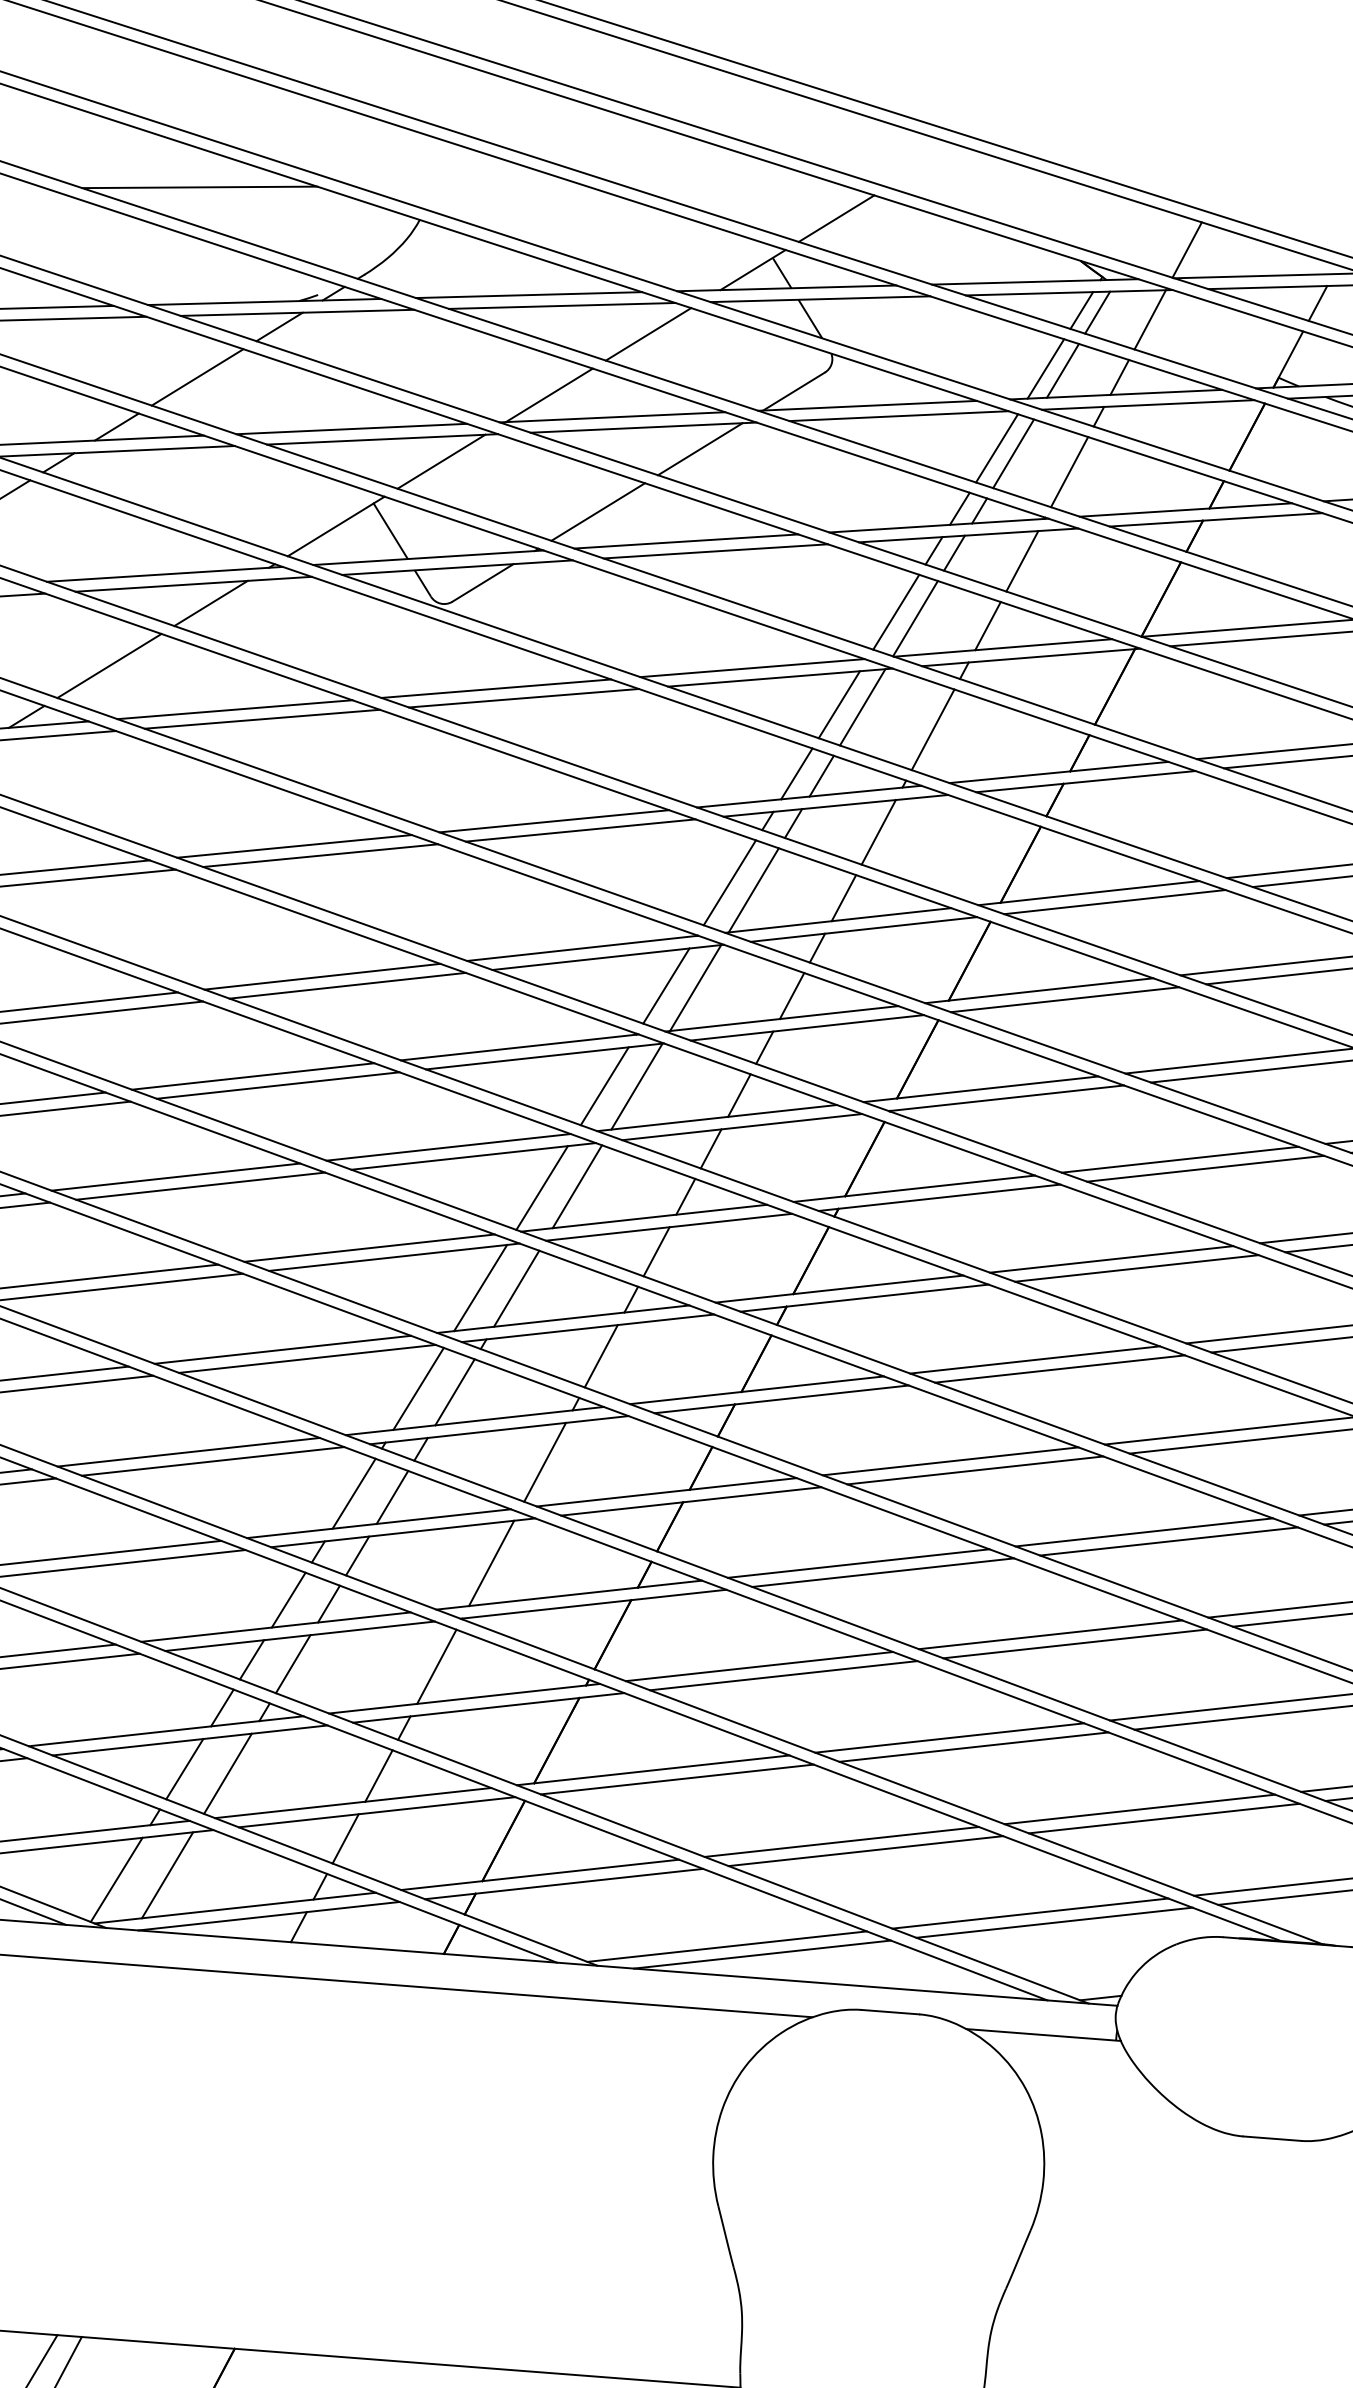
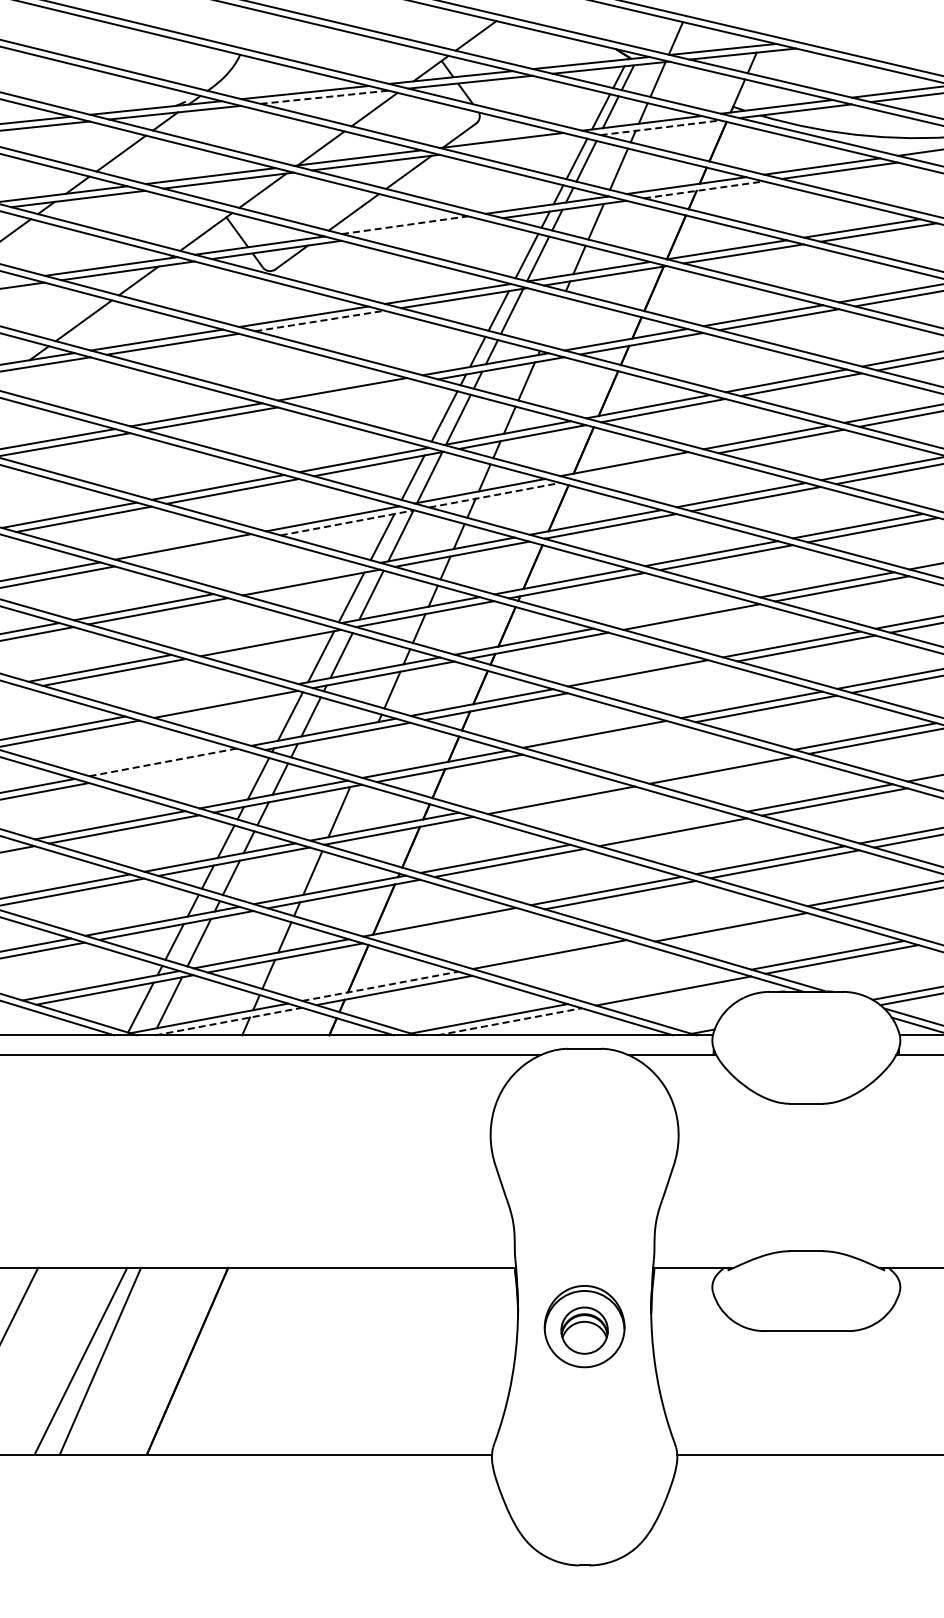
line: (198, 186) -> (113, 45), removed
line: (563, 306) -> (325, 97), solid -> dashed
line: (1149, 404) -> (661, 127), solid -> dashed
line: (898, 415) -> (519, 144), removed
line: (1217, 519) -> (704, 189), solid -> dashed
line: (687, 542) -> (405, 225), solid -> dashed
line: (716, 551) -> (422, 229), removed
line: (524, 697) -> (320, 320), solid -> dashed
line: (932, 728) -> (552, 320), removed
line: (580, 830) -> (357, 393), removed
line: (1065, 1000) -> (639, 468), removed
line: (806, 1028) -> (494, 495), solid -> dashed
line: (545, 1055) -> (347, 522), solid -> dashed
line: (277, 1084) -> (197, 550), removed
line: (447, 1147) -> (296, 578), removed
line: (369, 1247) -> (256, 638), removed
line: (1110, 1258) -> (676, 612), removed
line: (282, 1348) -> (211, 699), removed
line: (1059, 1369) -> (652, 677), removed
line: (189, 1452) -> (163, 762), solid -> dashed
line: (211, 1461) -> (176, 766), removed
line: (545, 1462) -> (365, 752), removed
line: (974, 1468) -> (608, 737), removed
line: (1144, 1531) -> (707, 765), removed
line: (857, 1563) -> (546, 796), removed
line: (1049, 1635) -> (658, 828), removed
line: (676, 1779) -> (453, 926), removed
line: (1140, 1808) -> (717, 922), removed
line: (865, 1850) -> (563, 958), removed
line: (540, 1875) -> (380, 986), solid -> dashed
line: (1030, 1912) -> (659, 986), removed
line: (268, 1916) -> (228, 1021), solid -> dashed
line: (763, 1954) -> (510, 1021), solid -> dashed

